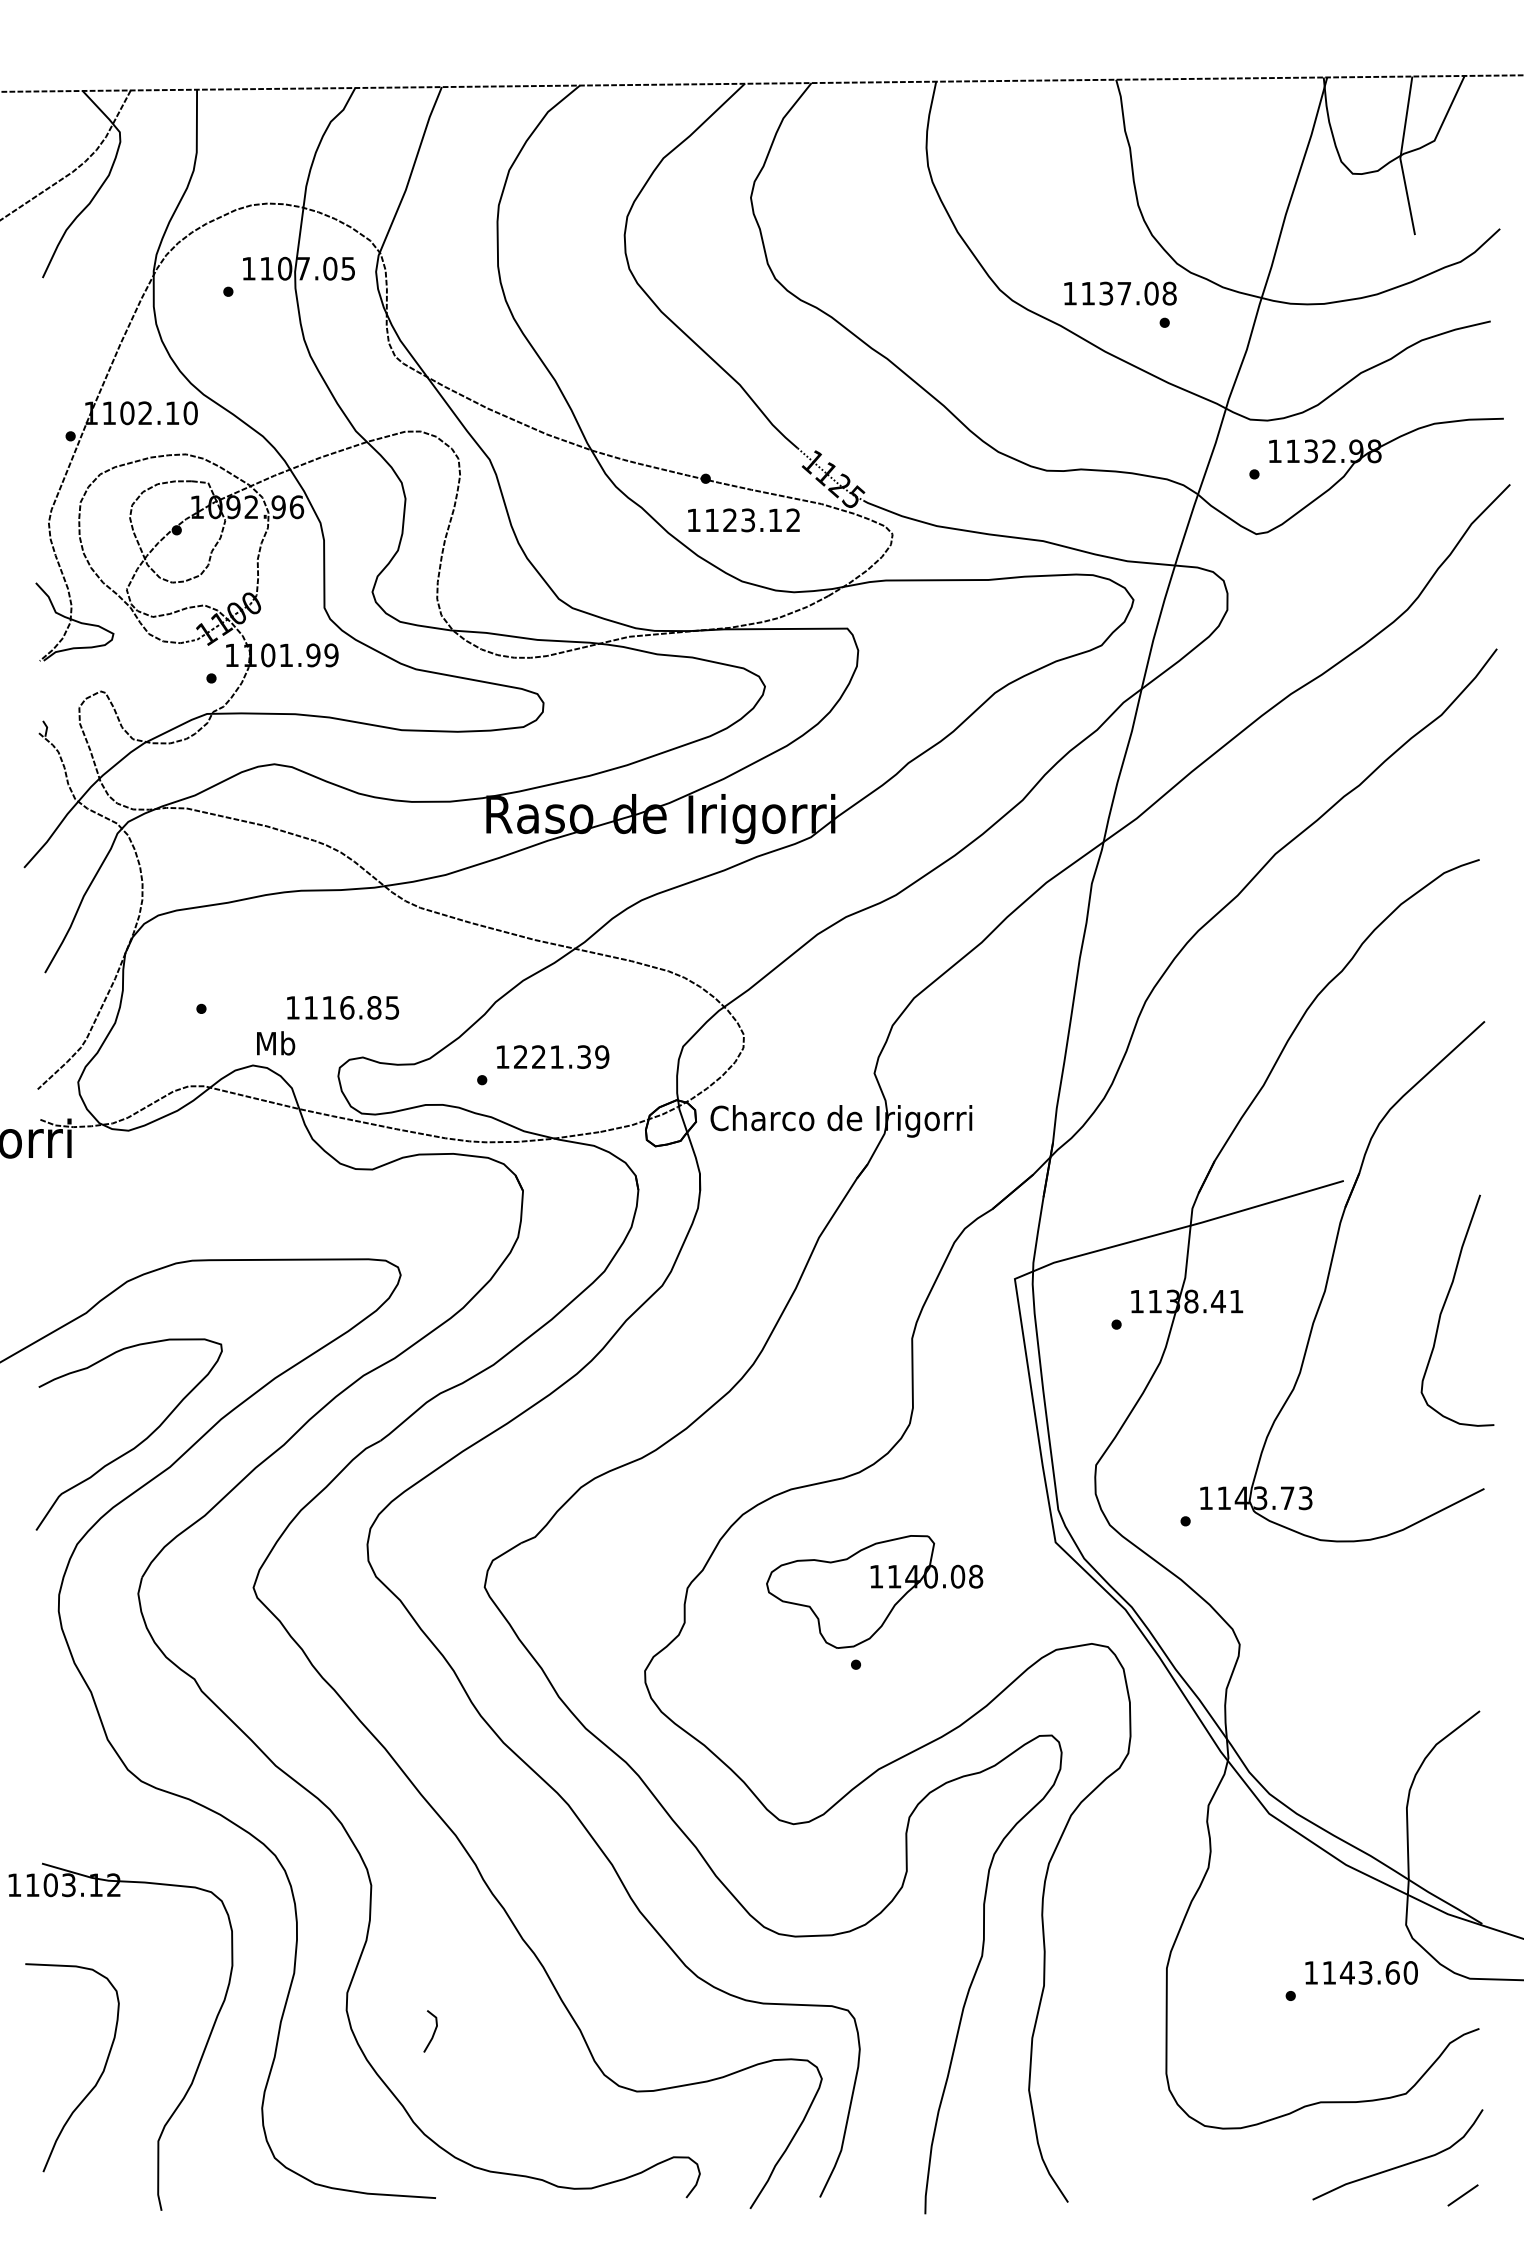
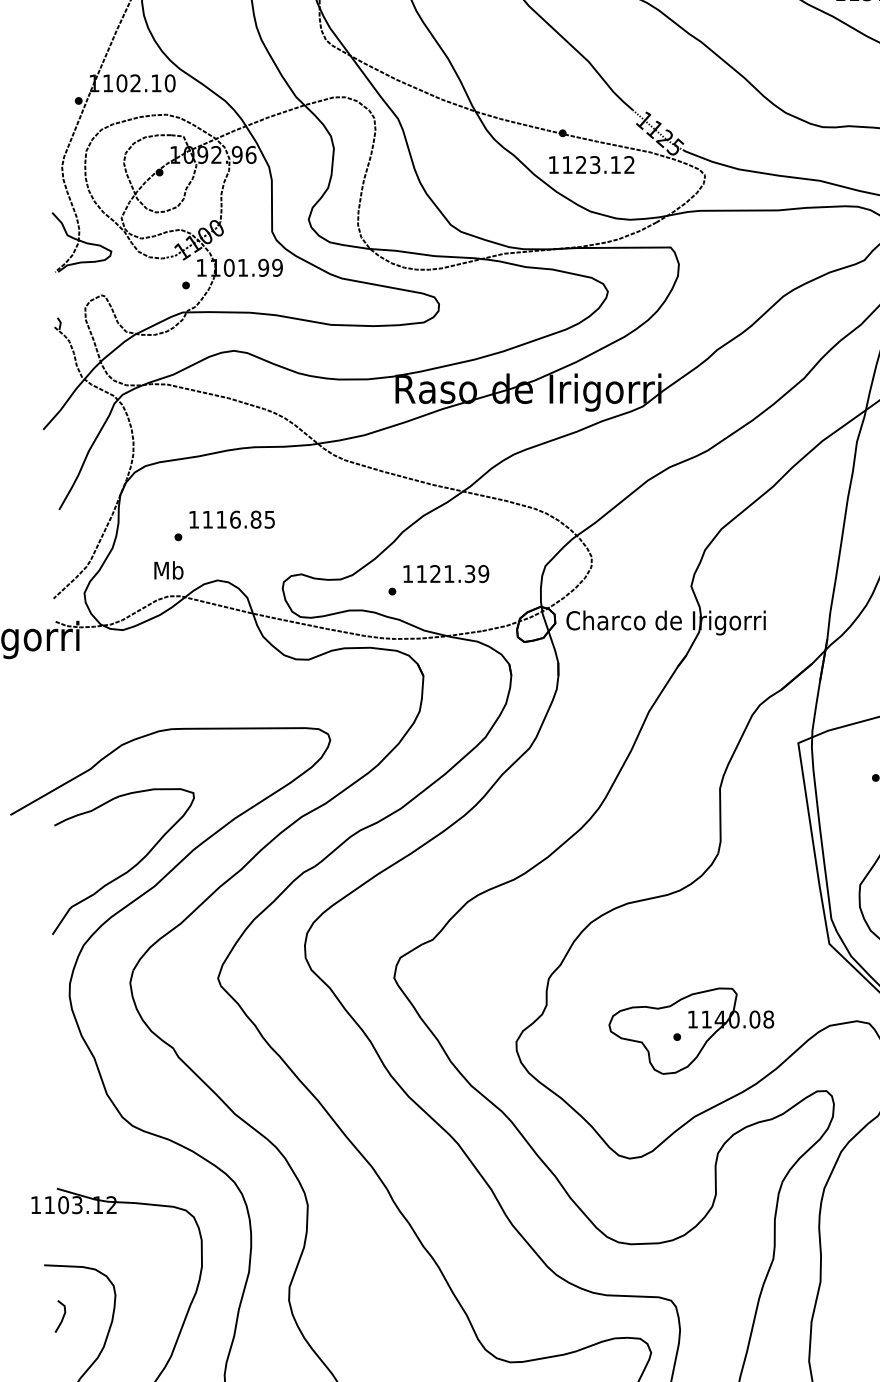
text: (342, 1007) -> (231, 519), moved
text: (276, 1043) -> (169, 570), moved
text: (520, 1056) -> (421, 573), 1221.39 -> 1121.39
part: (874, 1591) -> (691, 1030), moved
line: (433, 2031) -> (62, 1316), moved

